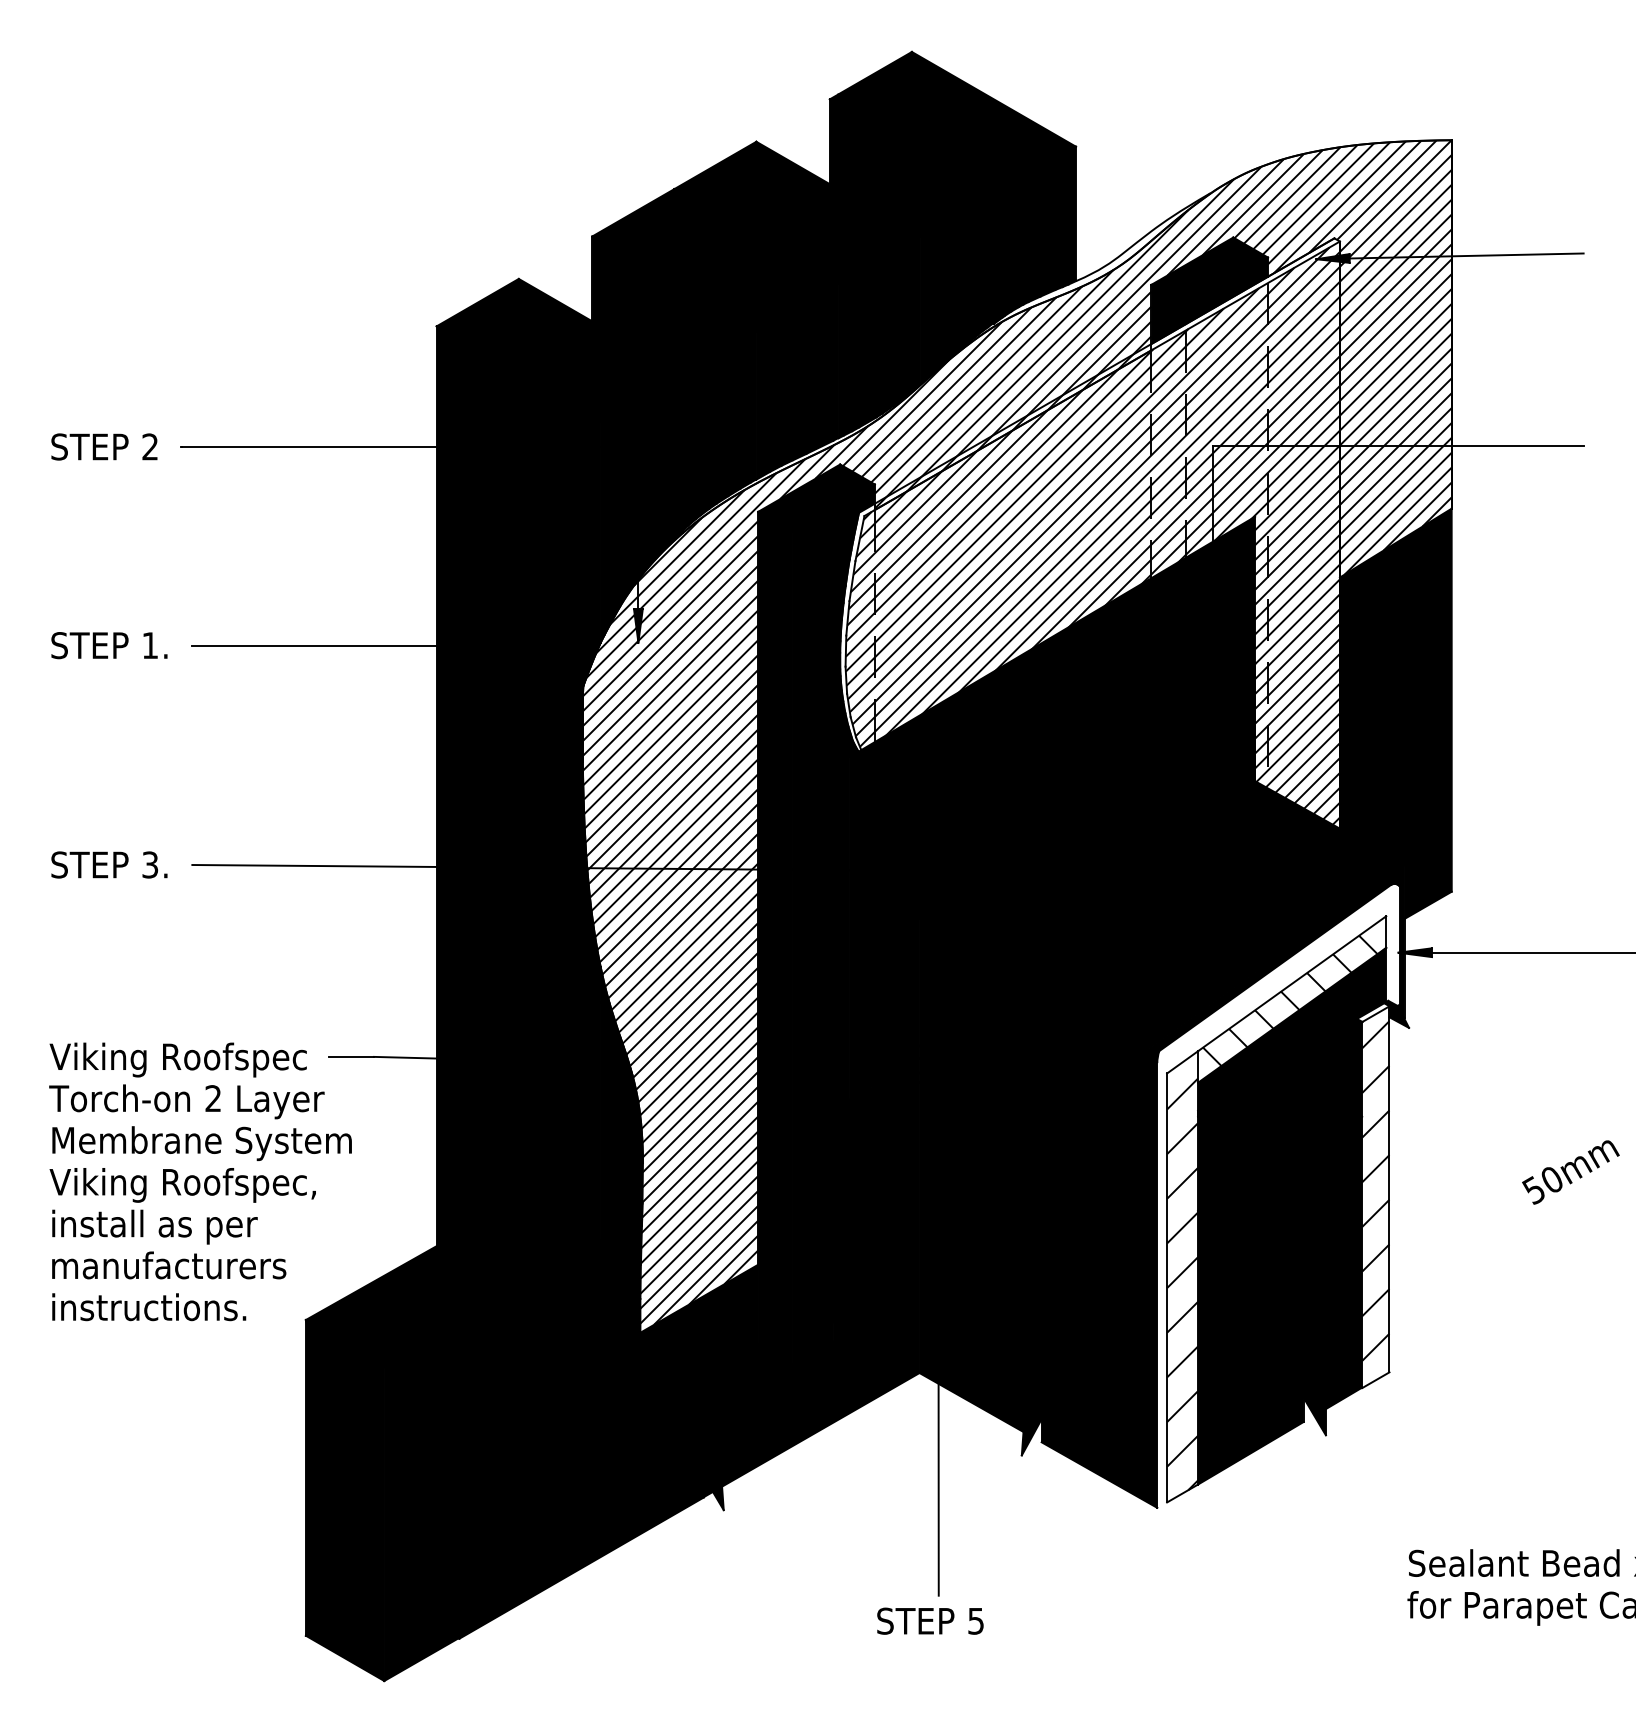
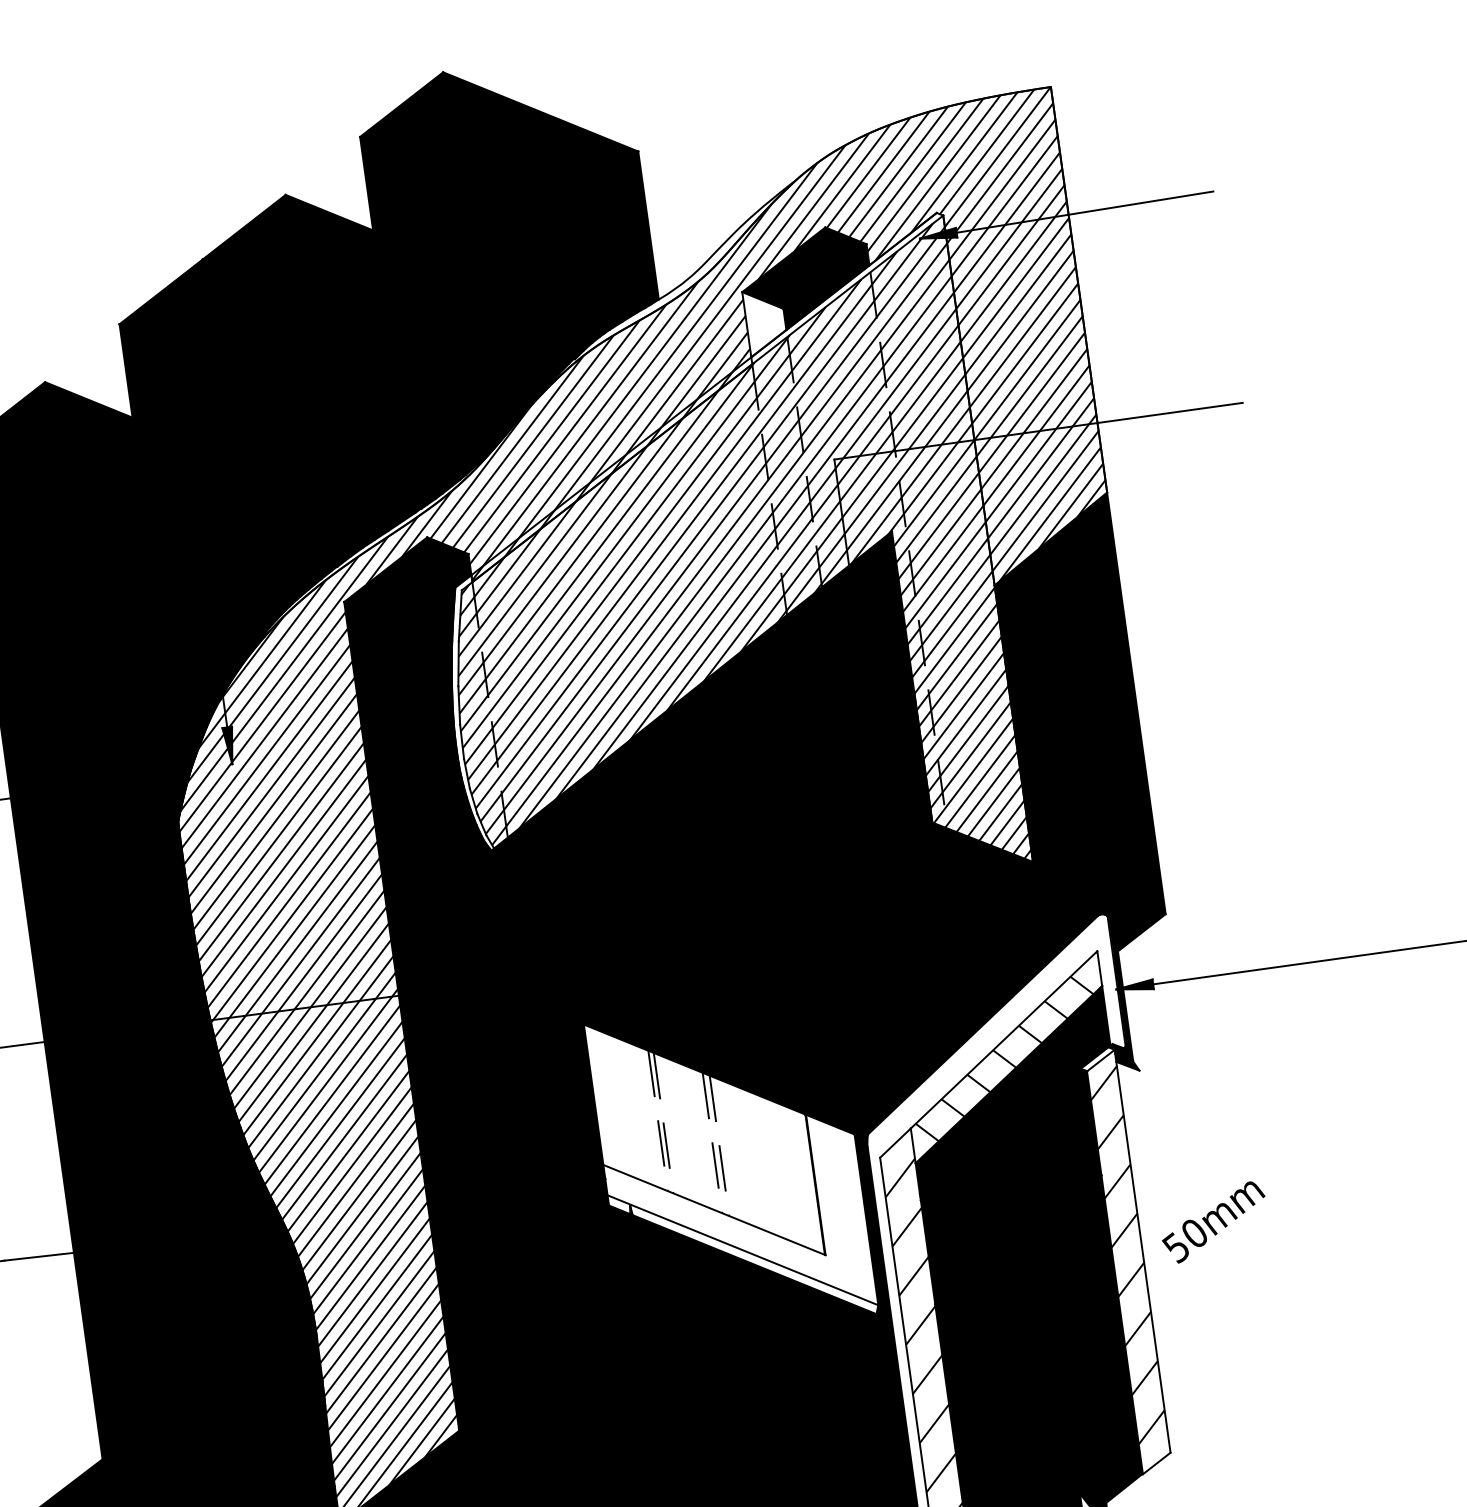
fill: (1168, 314) -> (765, 322), removed
fill: (1033, 1065) -> (731, 1169), removed
text: (1570, 1172) -> (1213, 1222), moved

